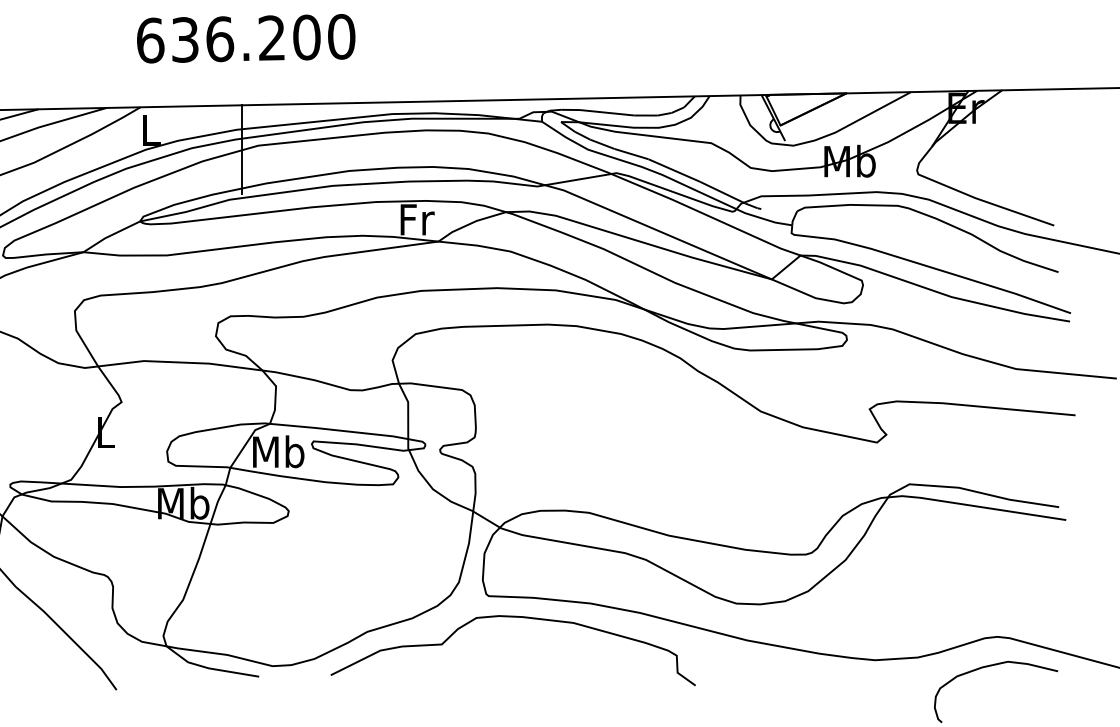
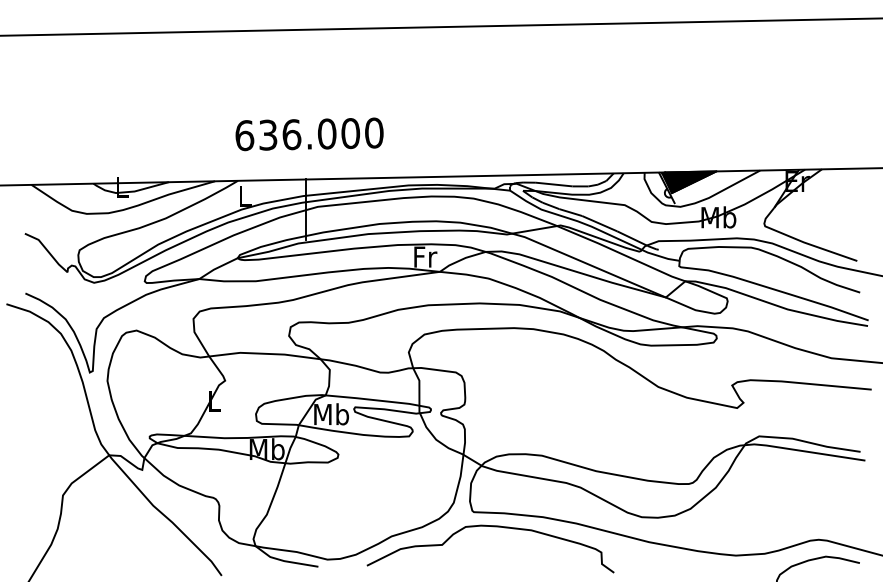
text: (272, 37) -> (327, 133), 636.200 -> 636.000
fill: (806, 109) -> (689, 182), added

